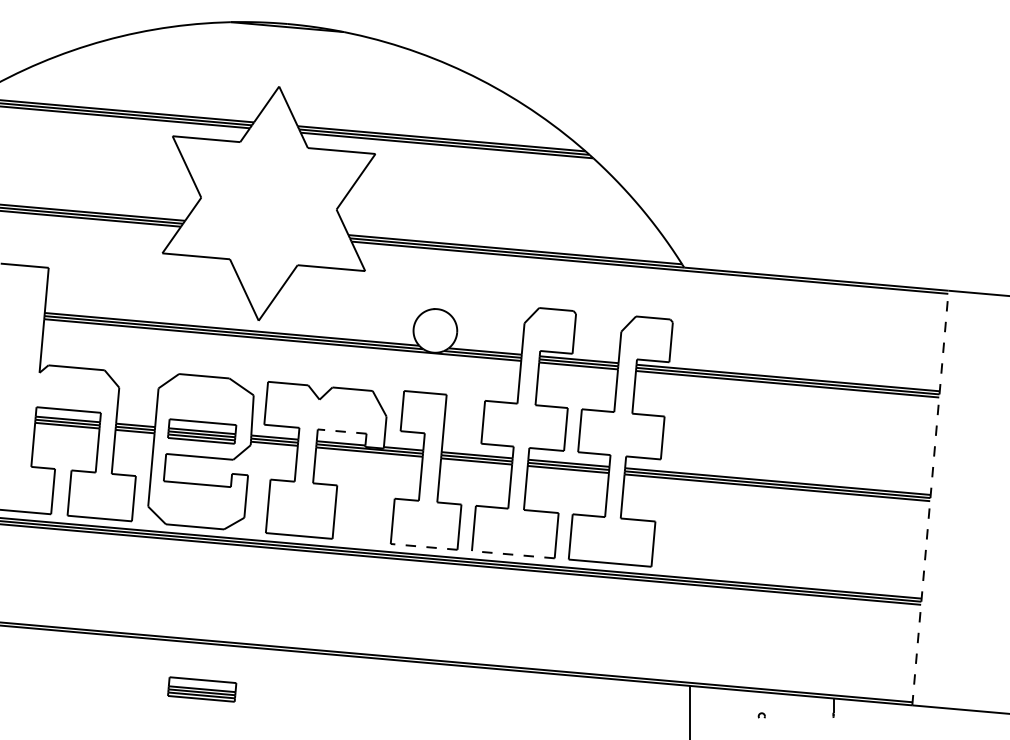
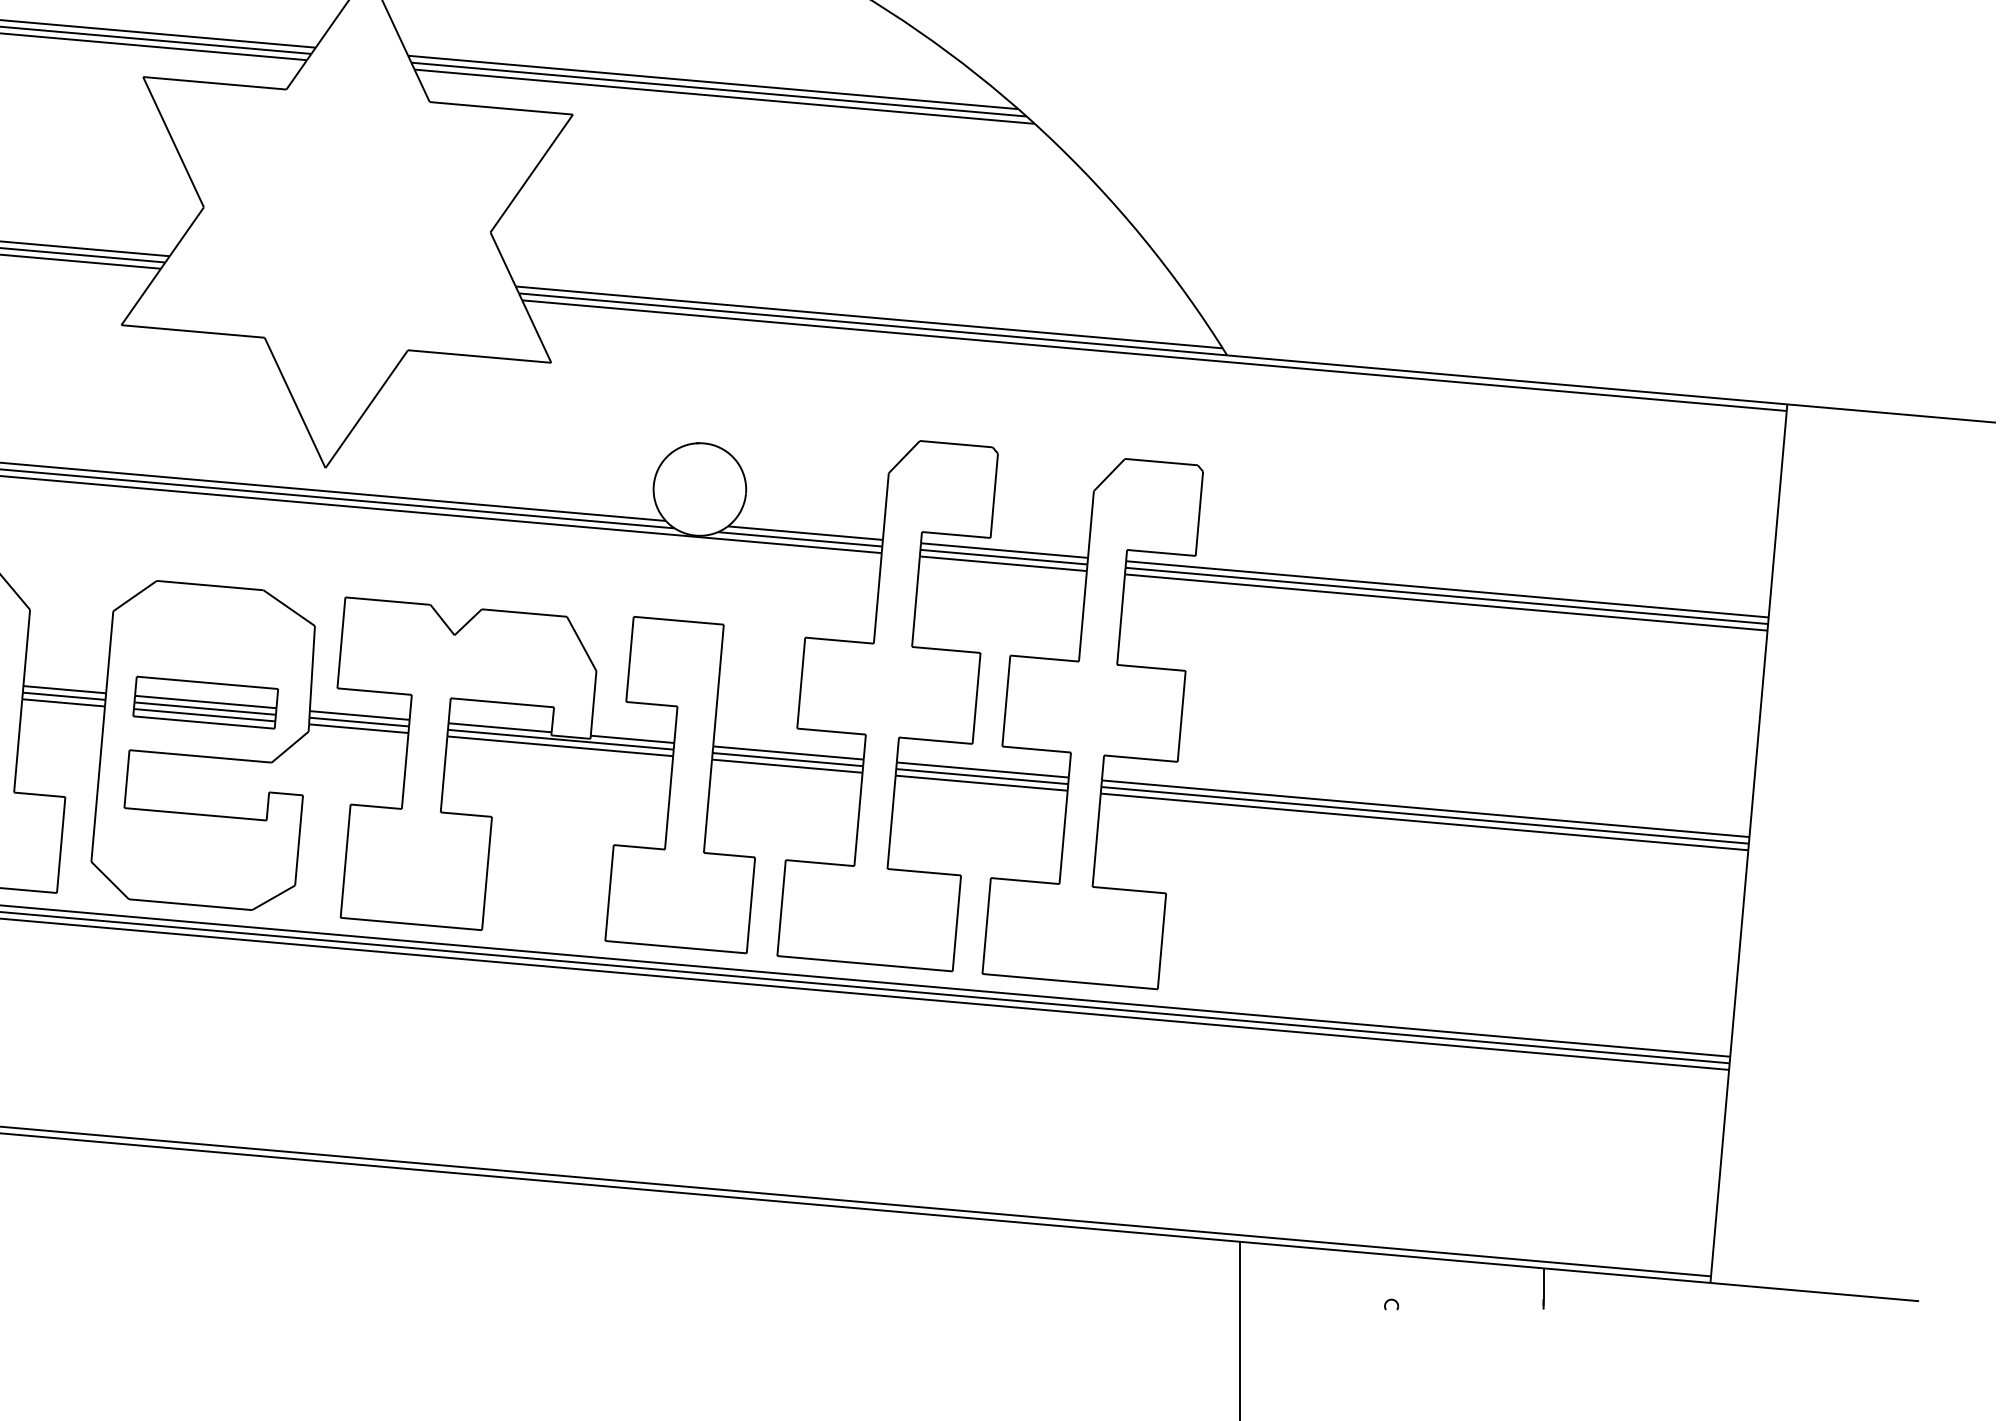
line: (341, 431) -> (500, 702), dashed -> solid
line: (930, 497) -> (1748, 842), dashed -> solid
line: (424, 546) -> (676, 946), dashed -> solid
line: (513, 554) -> (865, 963), dashed -> solid
part: (202, 689) -> (206, 1249), removed

